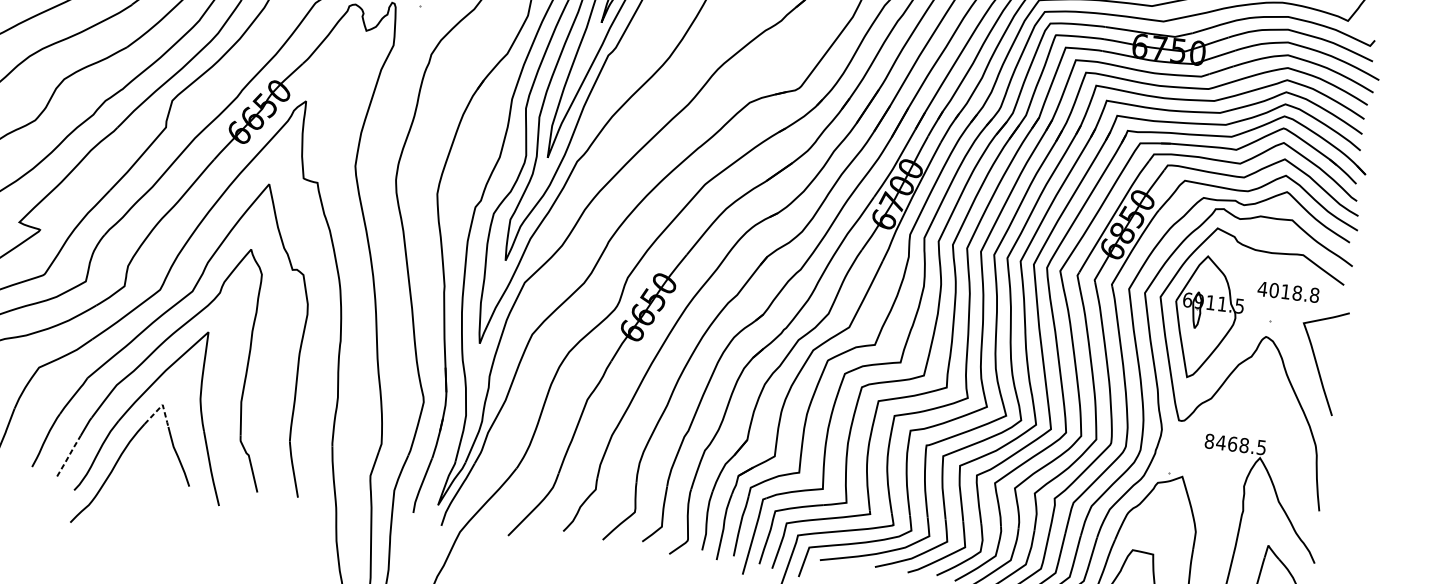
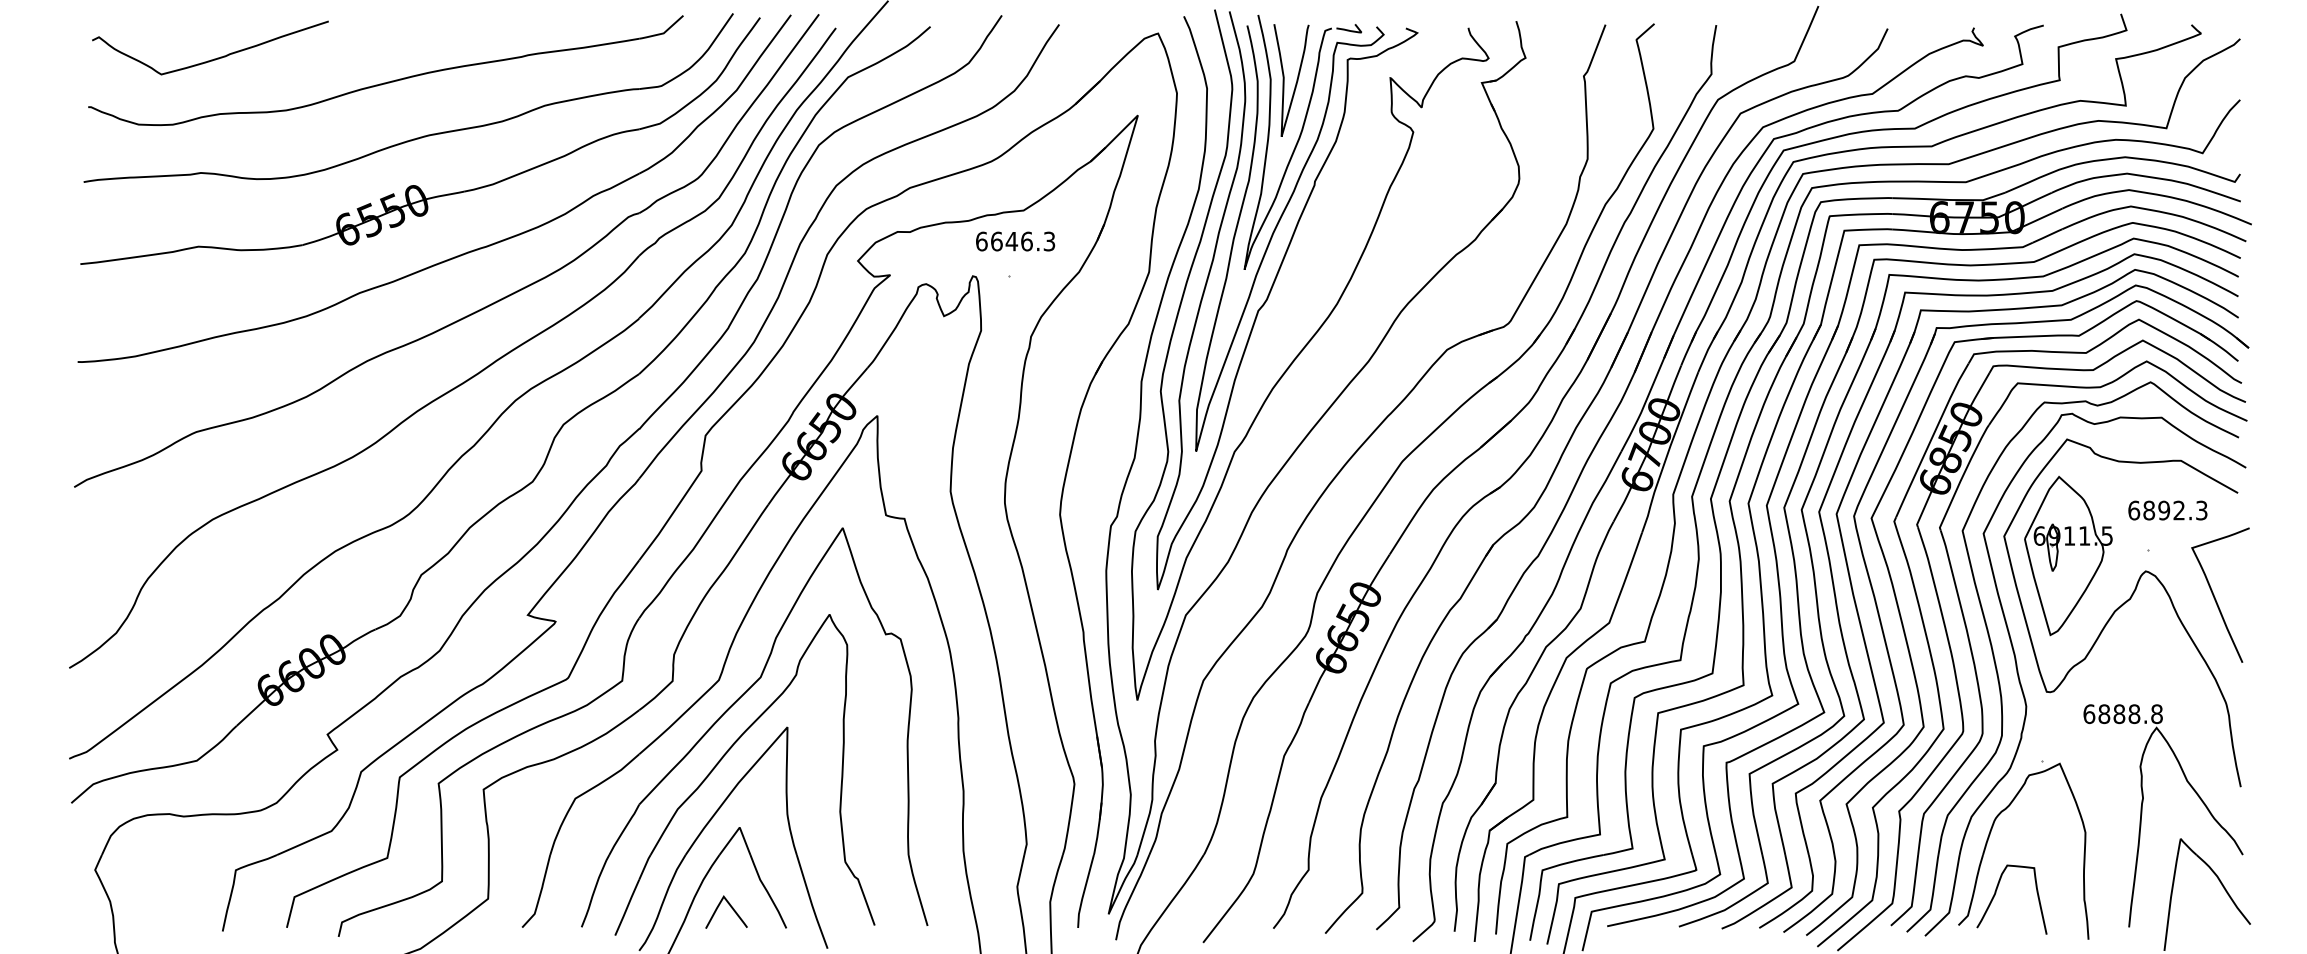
text: (1288, 292) -> (2167, 510), 4018.8 -> 6892.3
line: (162, 405) -> (739, 828), dashed -> solid
text: (1235, 444) -> (2122, 714), 8468.5 -> 6888.8
line: (69, 456) -> (627, 907), dashed -> solid
line: (148, 465) -> (730, 907), added

